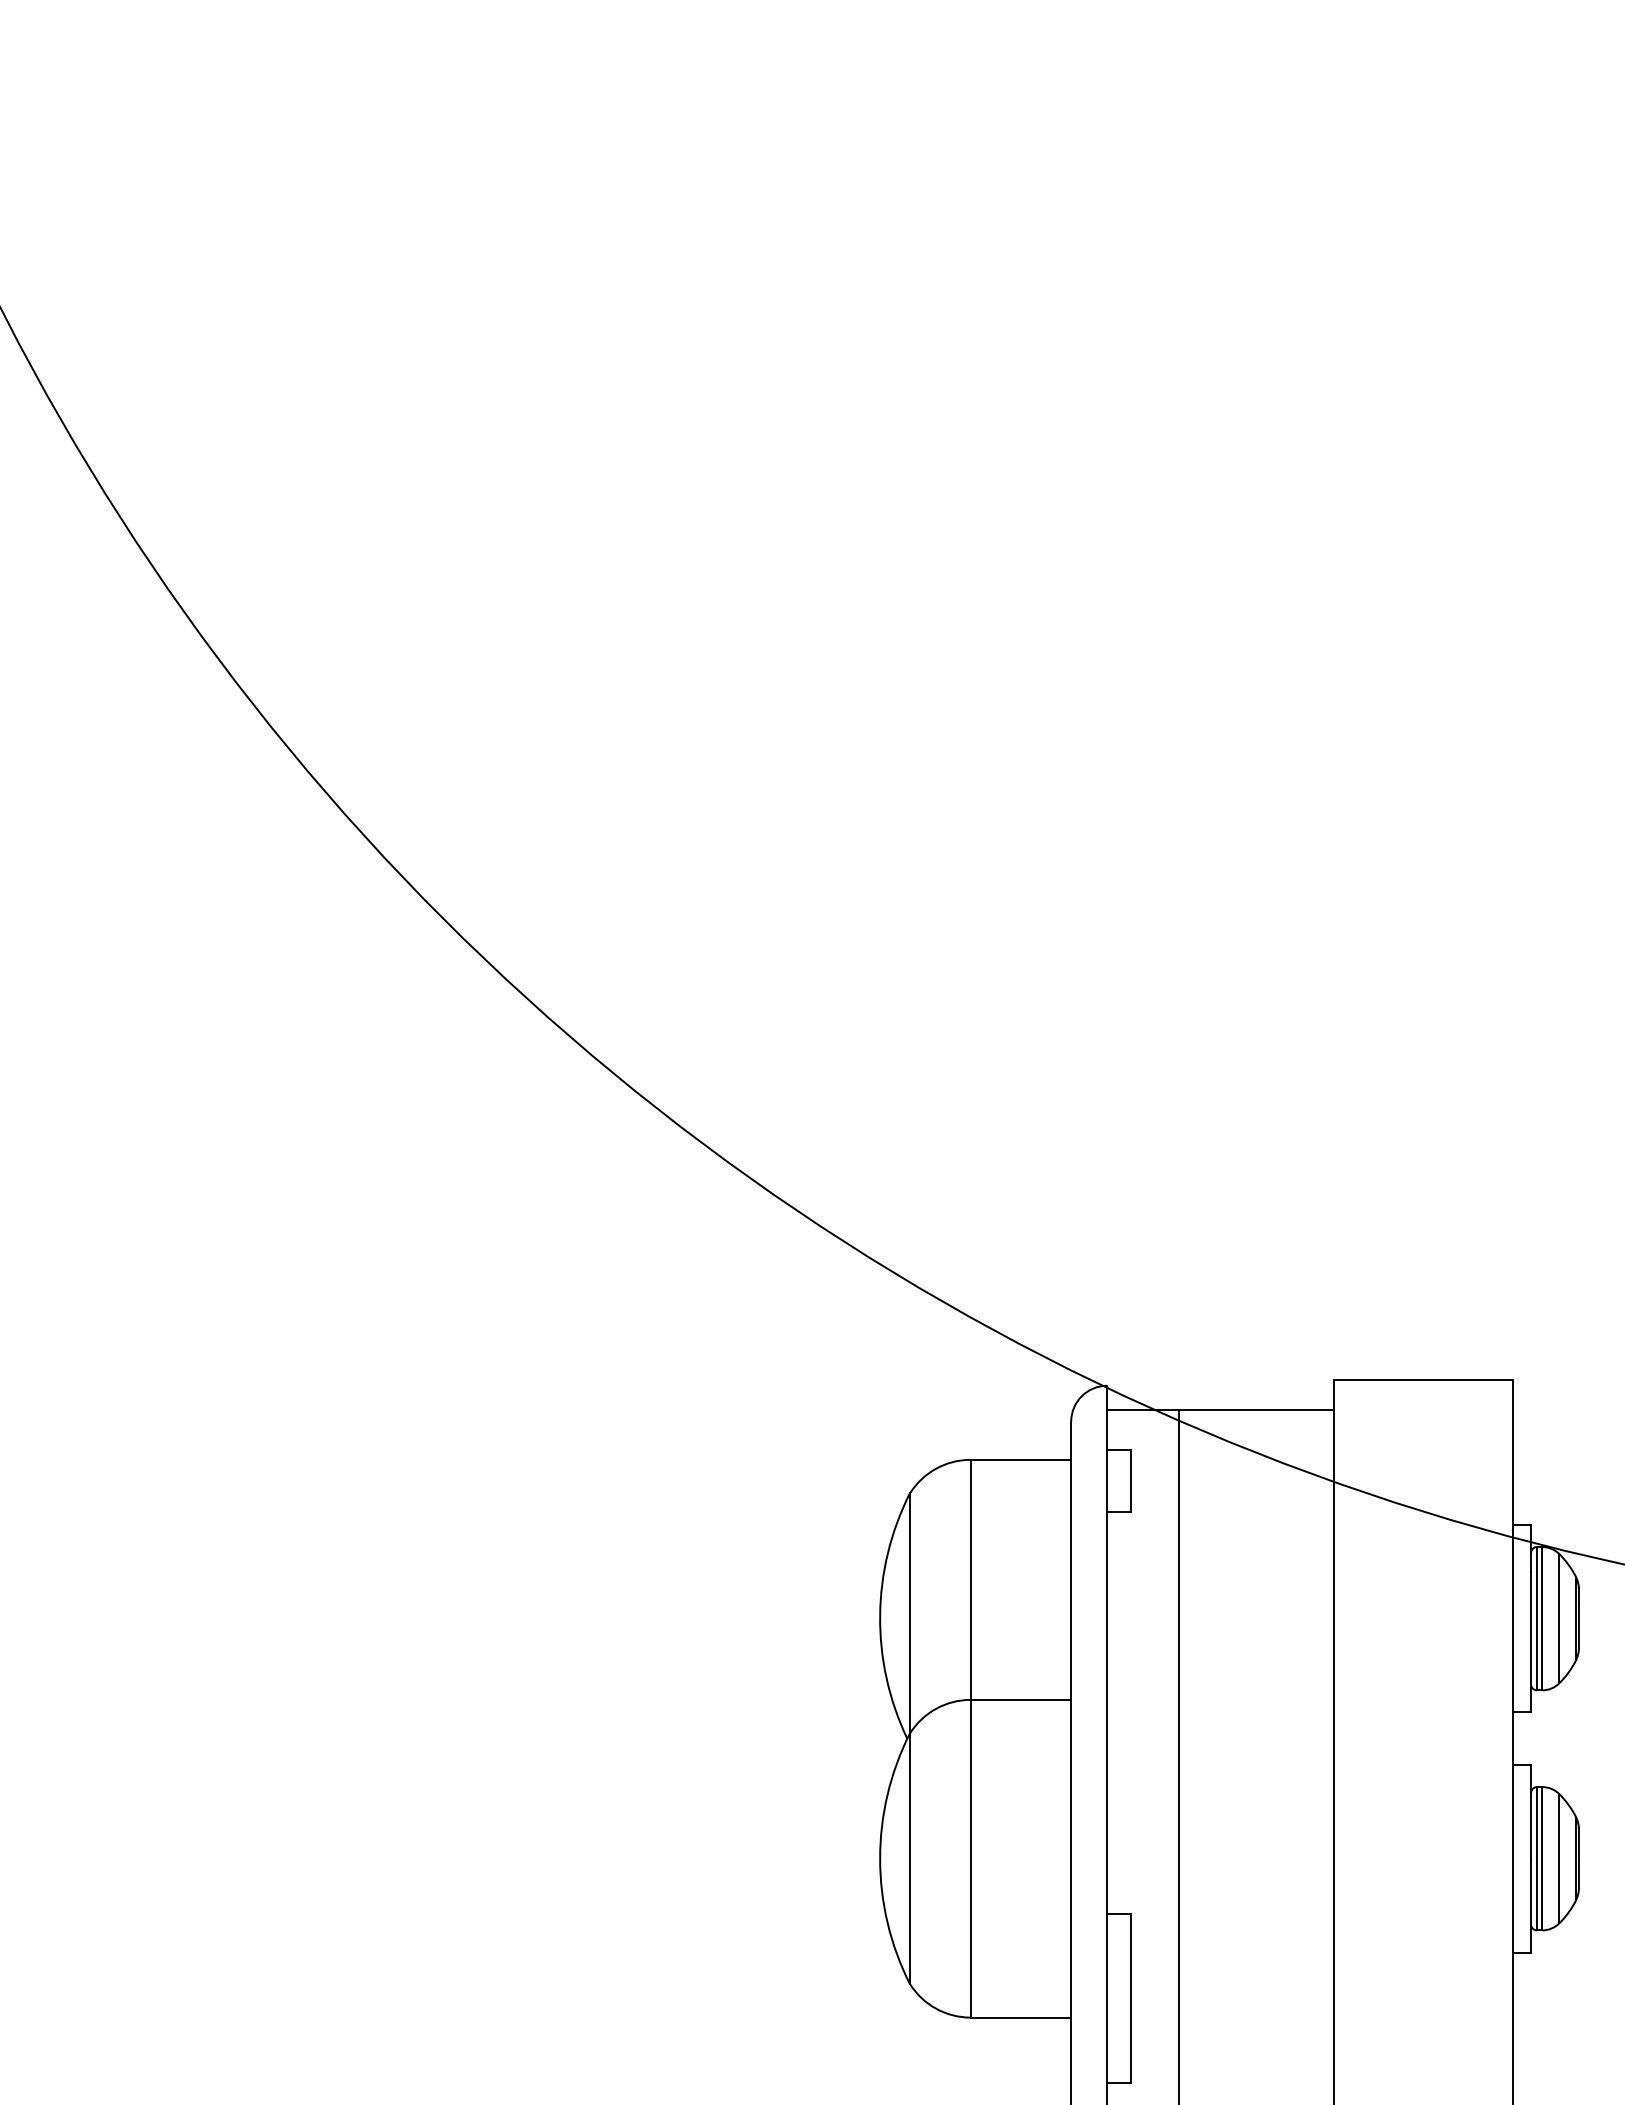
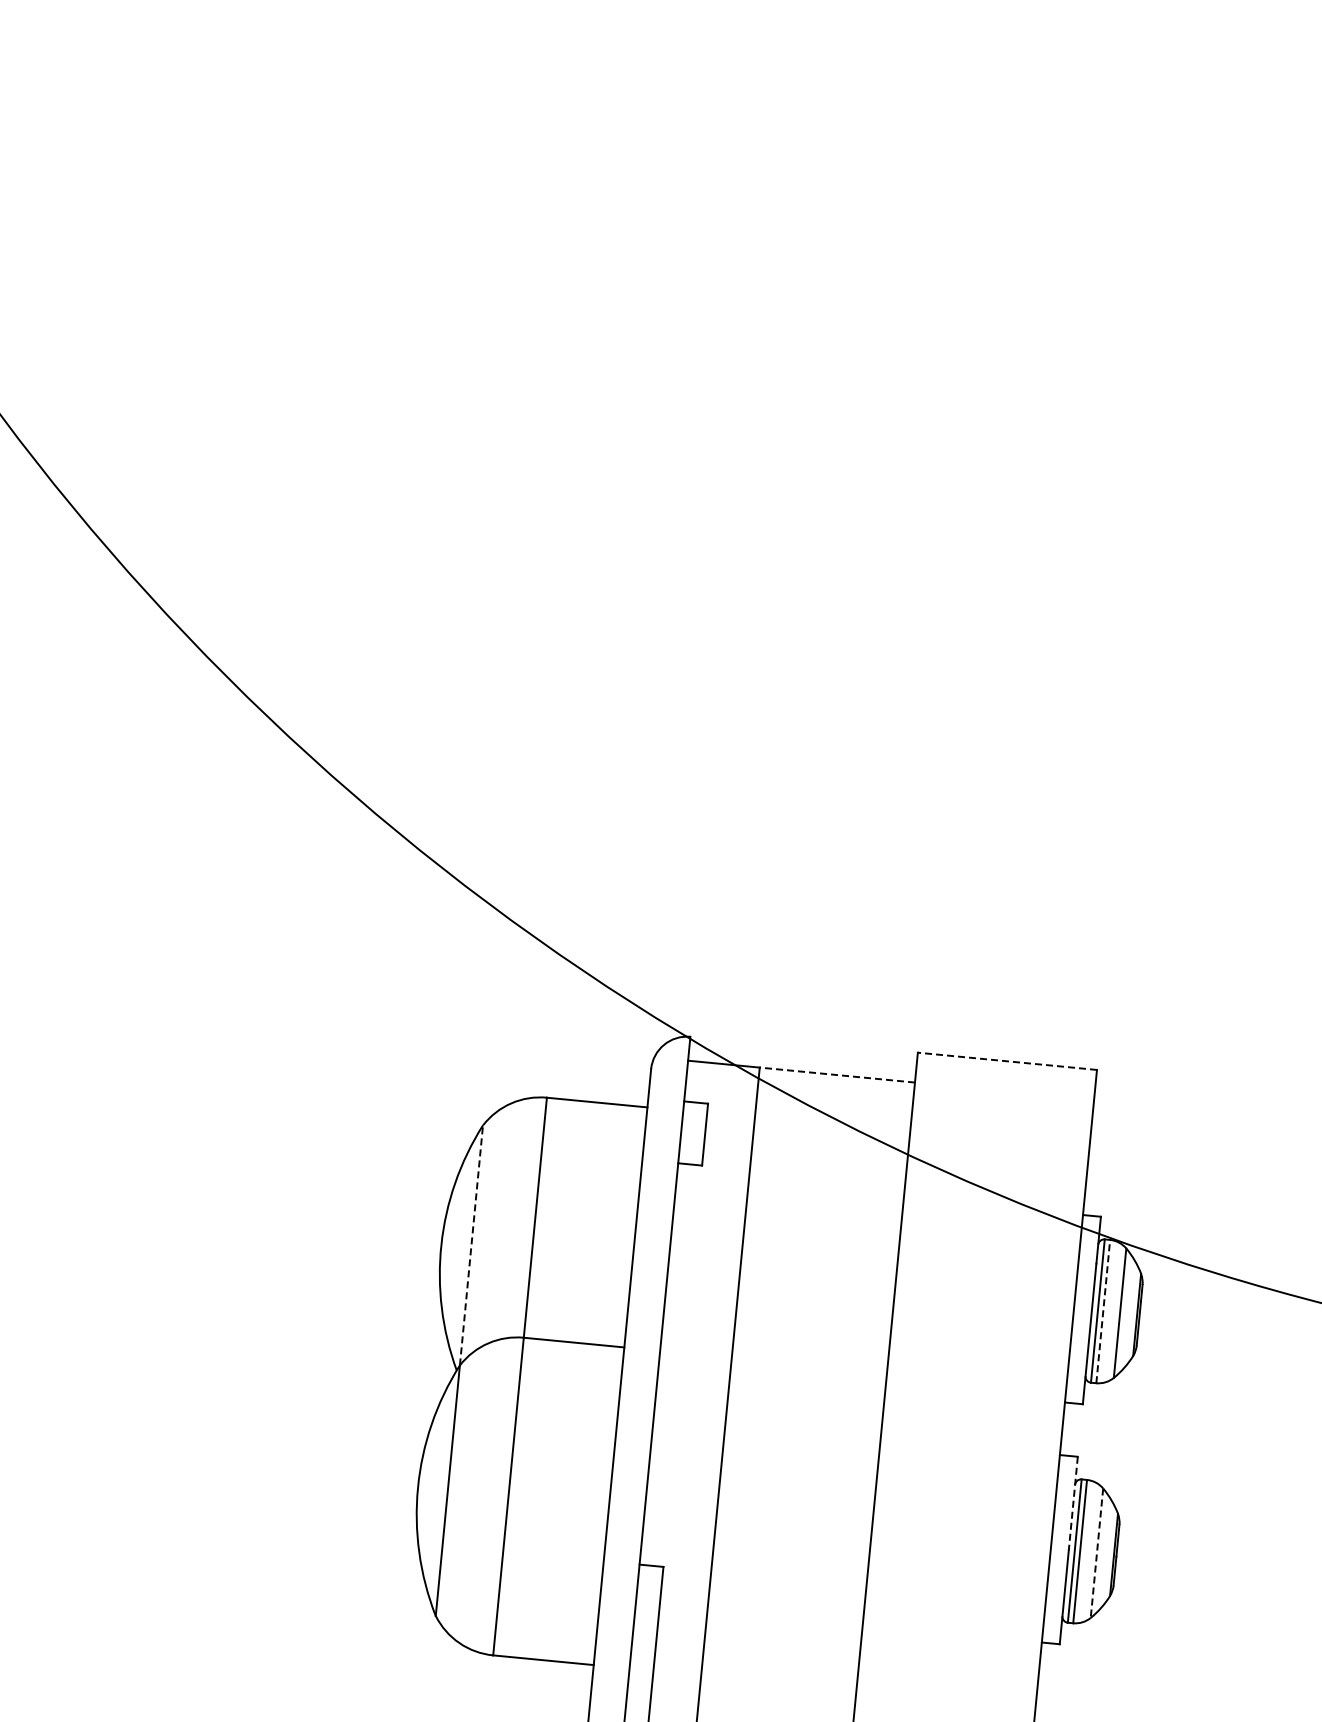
line: (1423, 1379) -> (1007, 1061), solid -> dashed
line: (1256, 1409) -> (837, 1074), solid -> dashed
line: (909, 1612) -> (471, 1244), solid -> dashed
line: (1542, 1618) -> (1103, 1311), solid -> dashed
line: (1531, 1811) -> (1073, 1503), solid -> dashed
line: (1559, 1858) -> (1097, 1552), solid -> dashed

